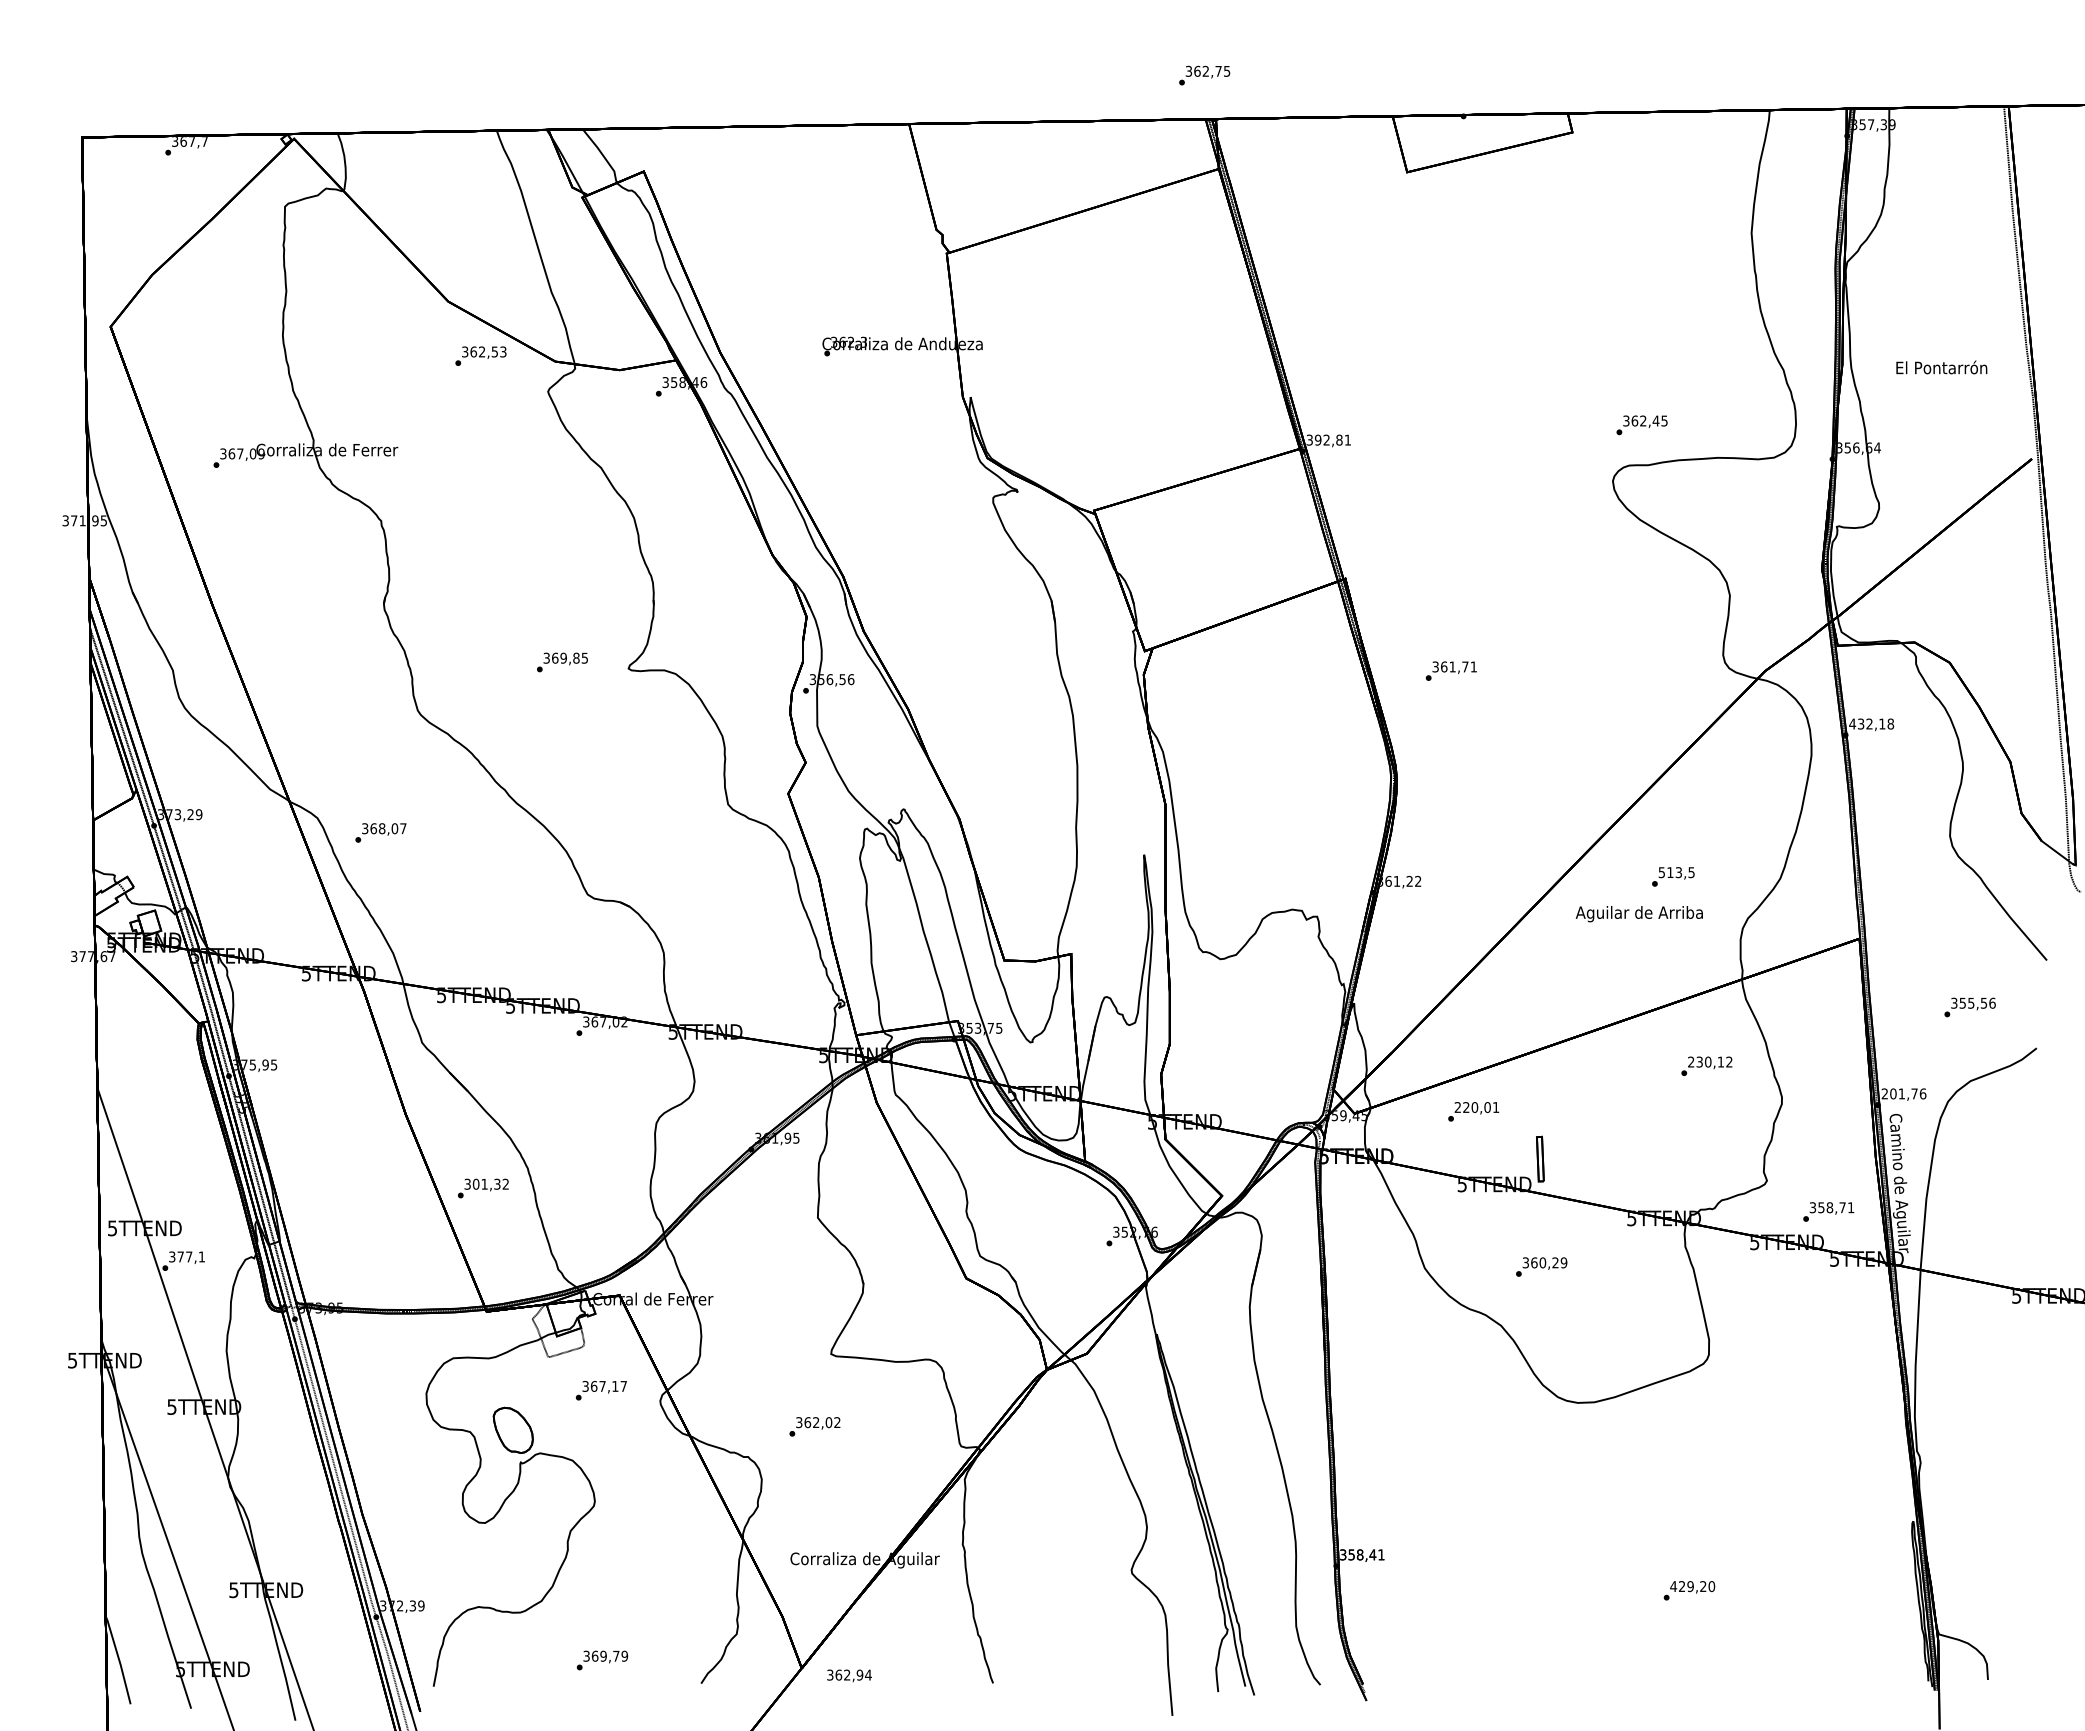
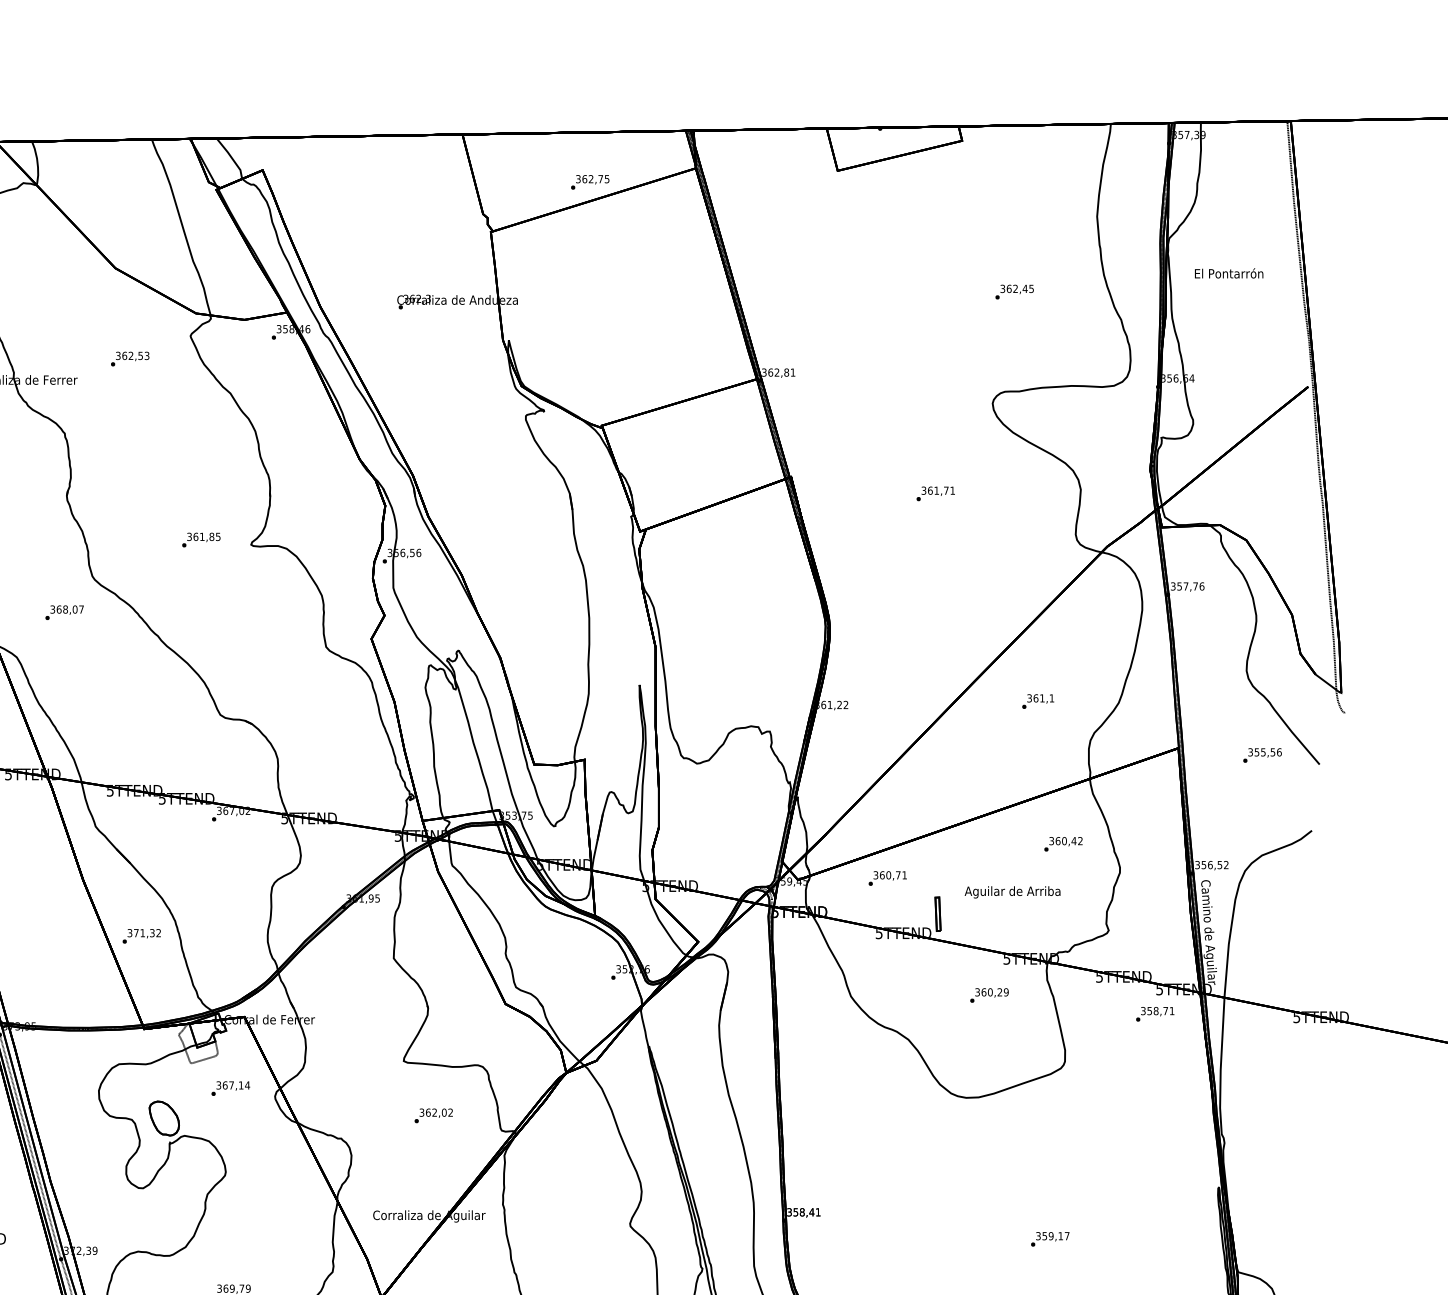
text: (1204, 75) -> (590, 182), moved
text: (480, 355) -> (129, 358), moved
text: (1941, 367) -> (1228, 273), moved
text: (1641, 425) -> (1014, 292), moved
text: (1317, 439) -> (770, 372), 392,81 -> 362,81
text: (563, 657) -> (202, 536), 369,85 -> 361,85
text: (1450, 670) -> (935, 493), moved
text: (1871, 723) -> (1187, 586), 432,18 -> 357,76
text: (380, 832) -> (64, 612), moved
text: (1676, 872) -> (1040, 698), 513,5 -> 361,1
text: (1638, 914) -> (1011, 892), moved
text: (1969, 1007) -> (1262, 755), moved
text: (1706, 1061) -> (1063, 840), 230,12 -> 360,42
text: (1903, 1093) -> (1211, 864), 201,76 -> 356,52
text: (1472, 1107) -> (886, 875), 220,01 -> 360,71
text: (475, 1183) -> (135, 932), 301,32 -> 371,32
text: (1828, 1211) -> (1155, 1013), moved
text: (1541, 1266) -> (989, 995), moved
text: (623, 1386) -> (247, 1085), 367,17 -> 367,14
text: (814, 1426) -> (433, 1115), moved
text: (1692, 1586) -> (1052, 1236), 429,20 -> 359,17

